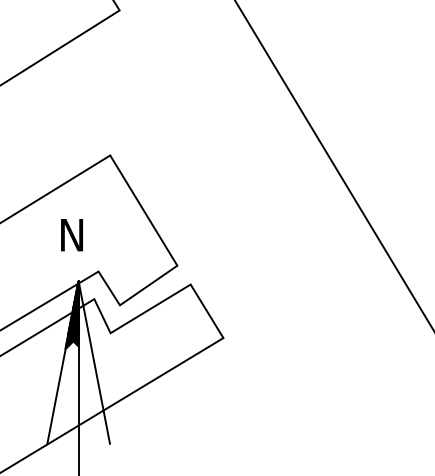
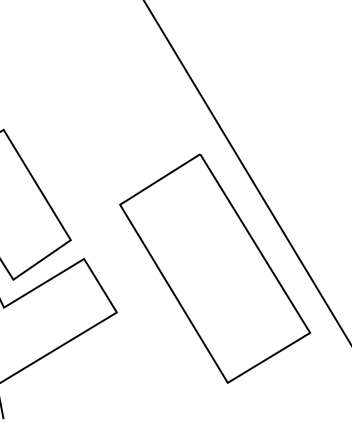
part: (321, 294) -> (214, 268), added

